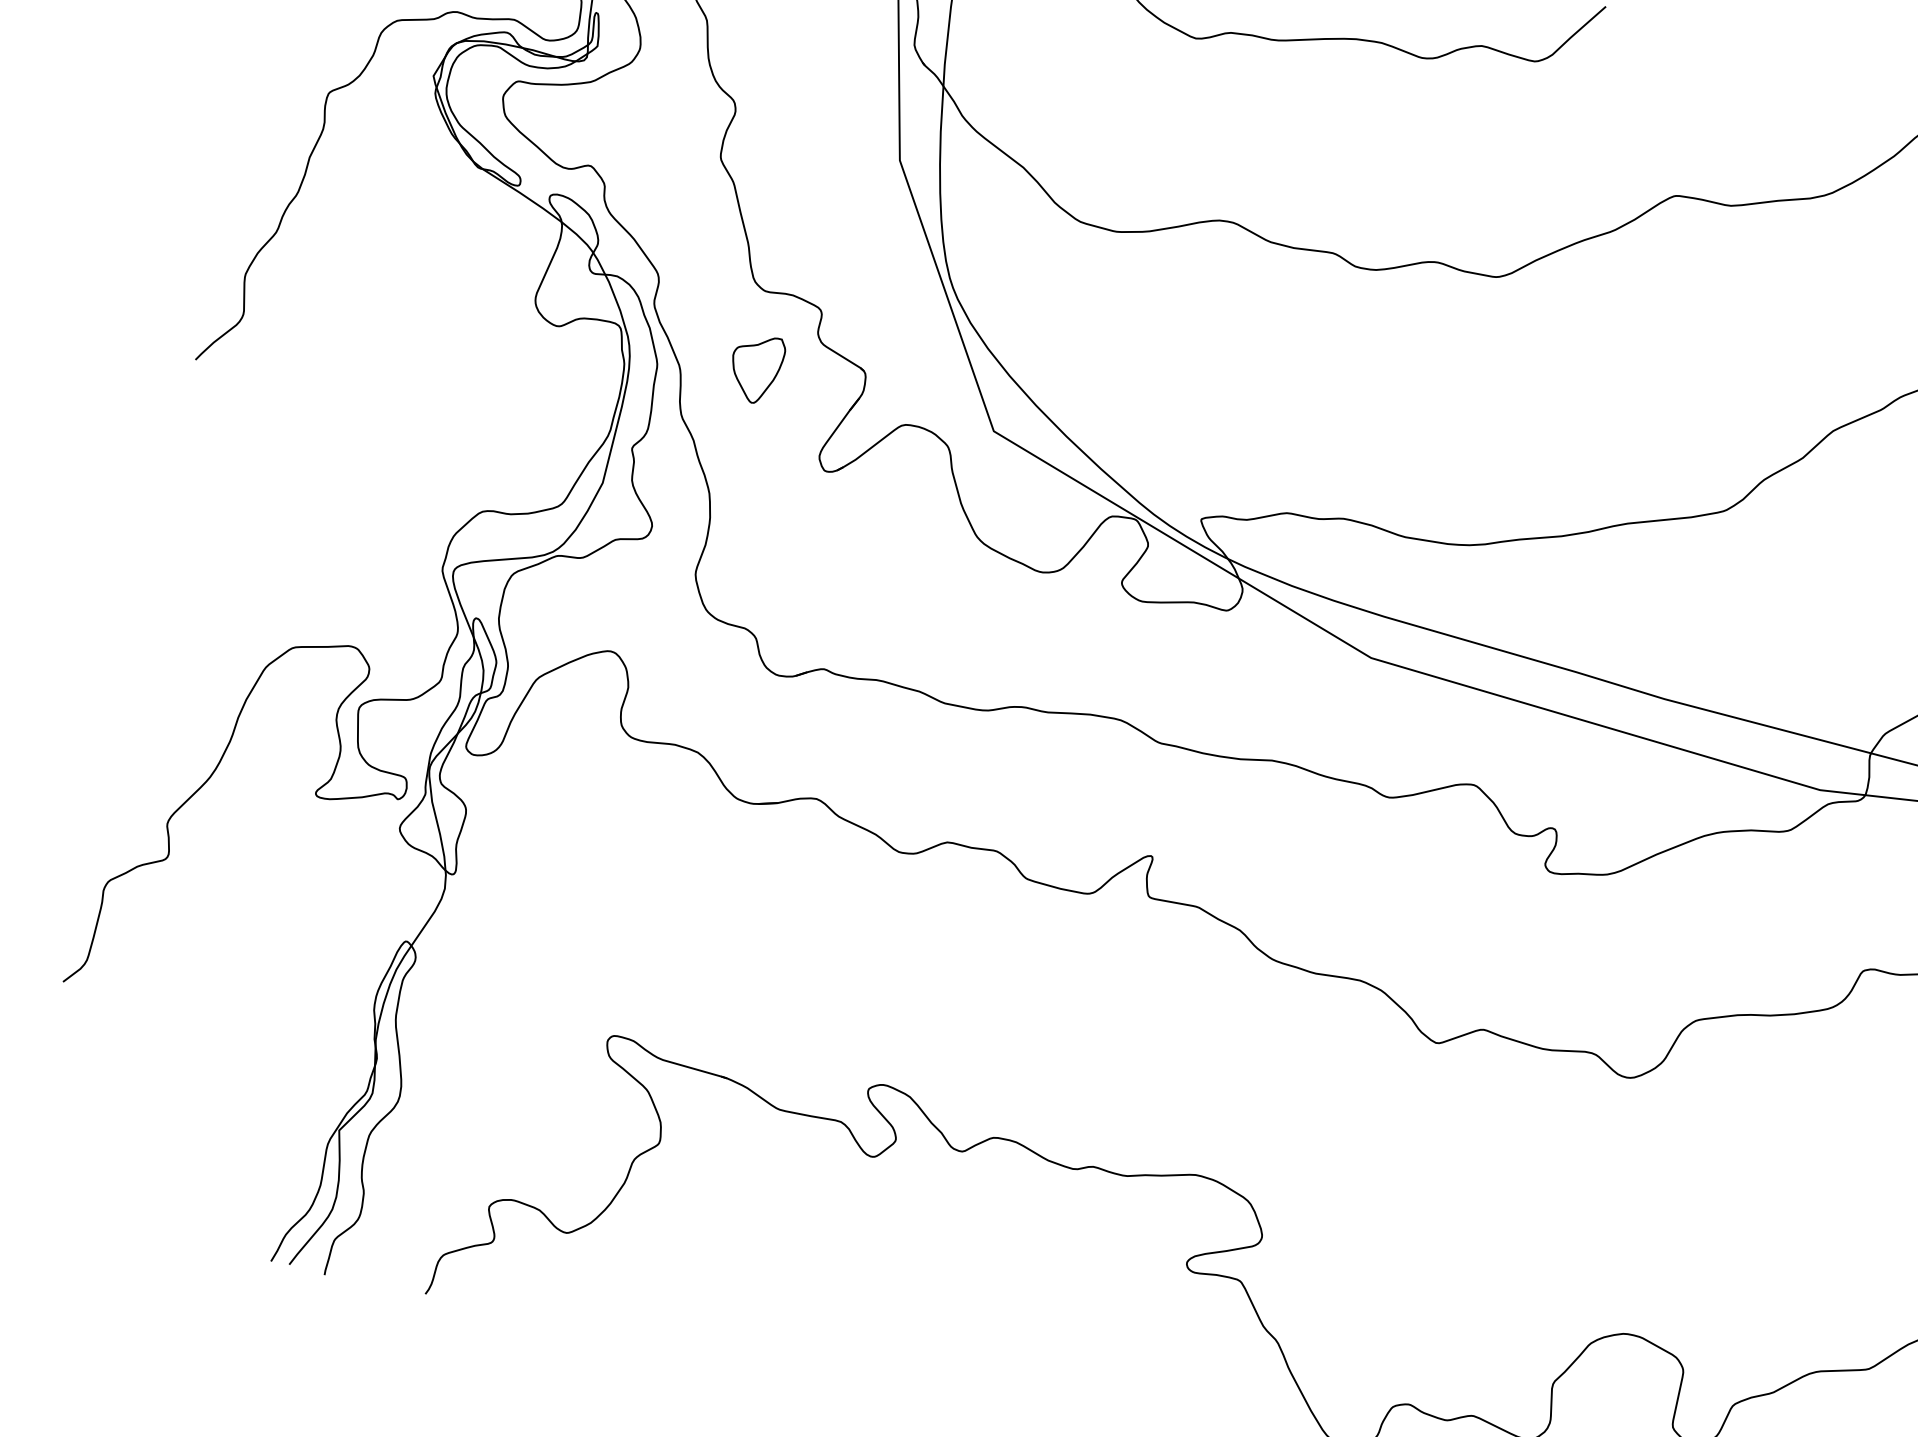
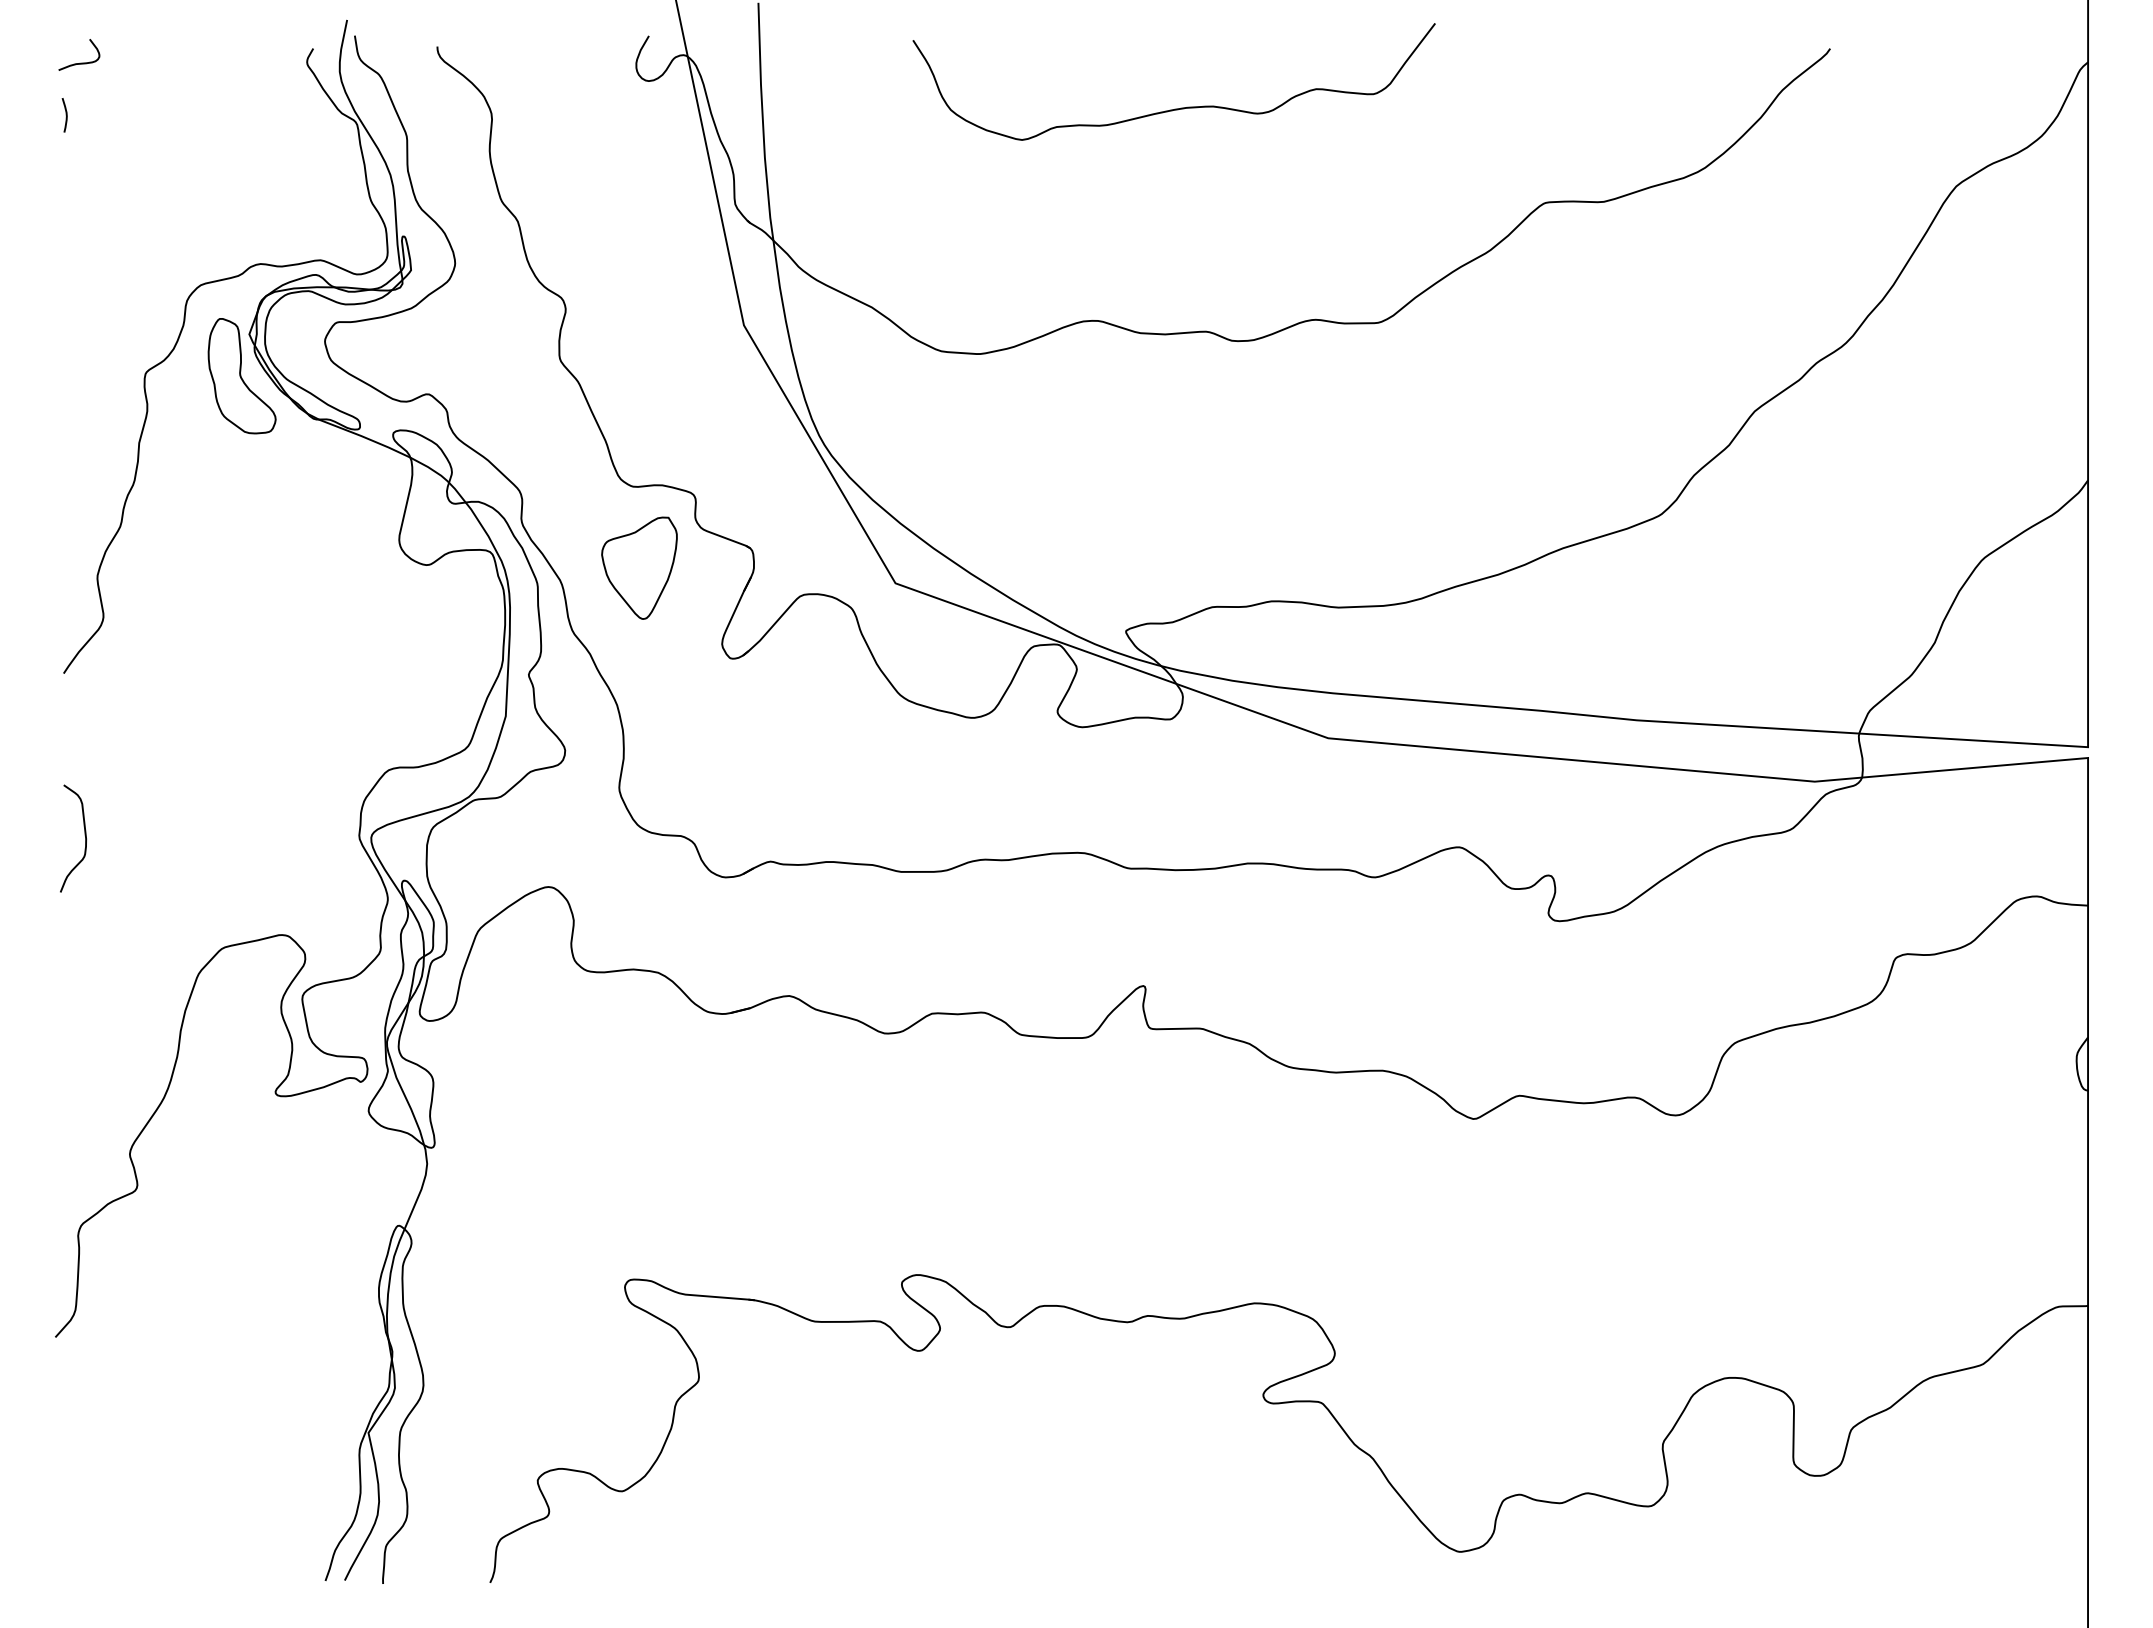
part: (418, 114) -> (241, 376), added
part: (756, 368) -> (639, 567), size x1.43
curve: (184, 515) -> (84, 835), added

